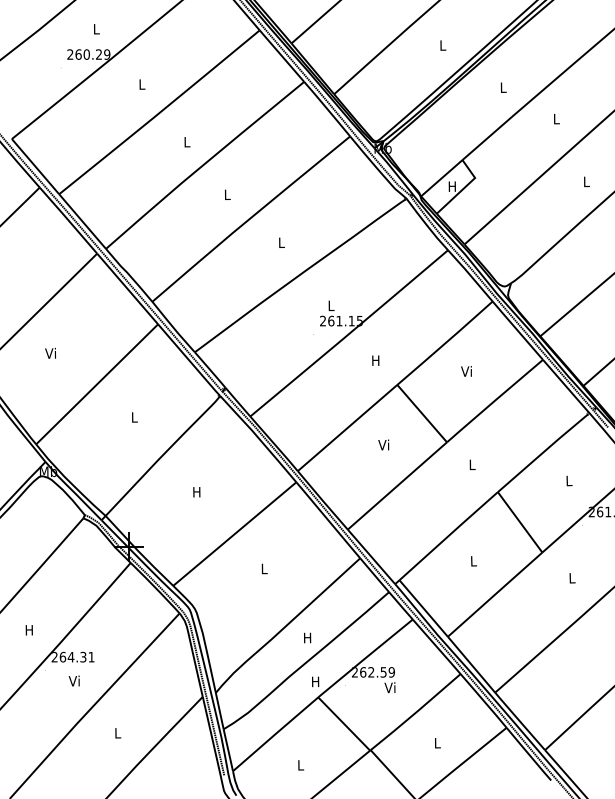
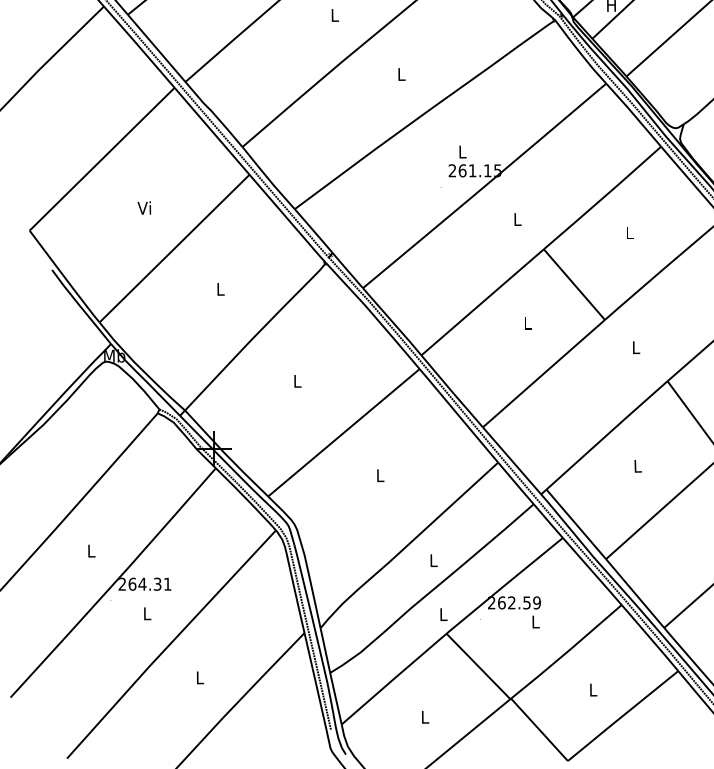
text: (50, 353) -> (144, 208), moved
text: (375, 360) -> (516, 219), H -> L
text: (466, 371) -> (628, 232), Vi -> L
text: (383, 444) -> (526, 322), Vi -> L
text: (196, 492) -> (296, 381), H -> L
text: (28, 630) -> (90, 551), H -> L
text: (307, 637) -> (433, 560), H -> L
text: (73, 680) -> (145, 612), Vi -> L
text: (315, 681) -> (443, 614), H -> L
text: (389, 687) -> (534, 621), Vi -> L

